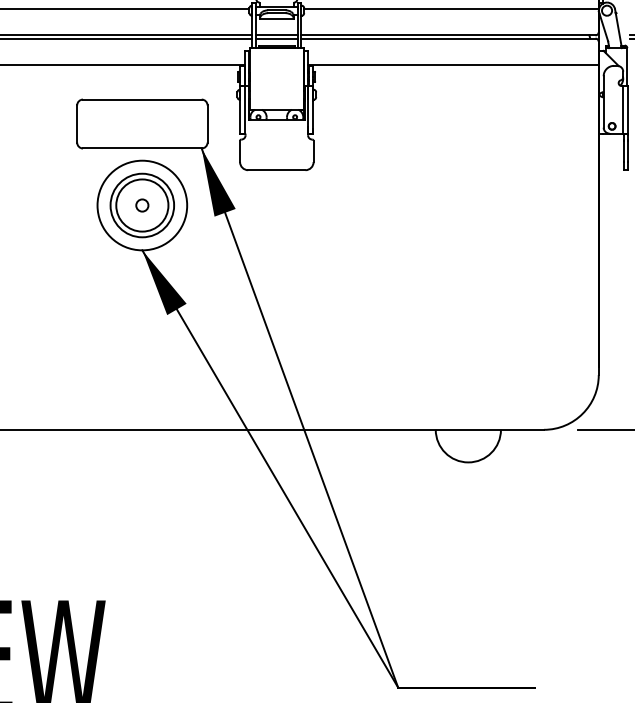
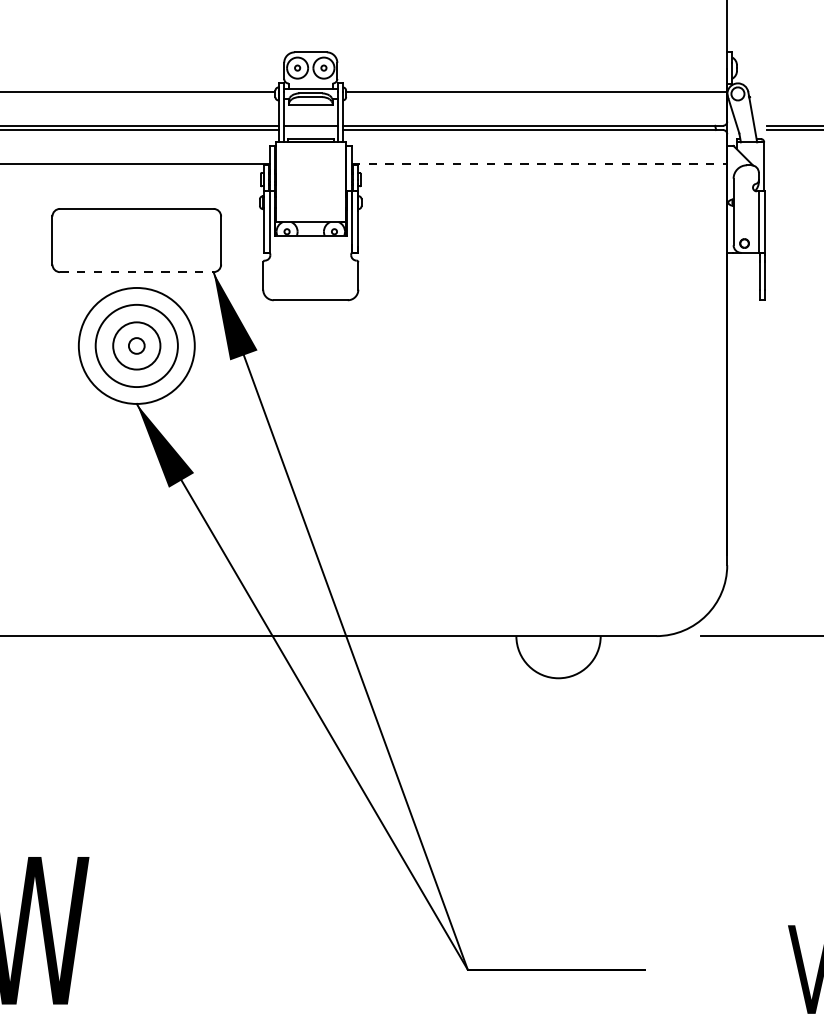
line: (276, 38) -> (310, 130), removed
line: (453, 65) -> (539, 164), solid -> dashed
line: (142, 148) -> (136, 272), solid -> dashed
circle: (142, 205) -> (136, 345), size x0.7

